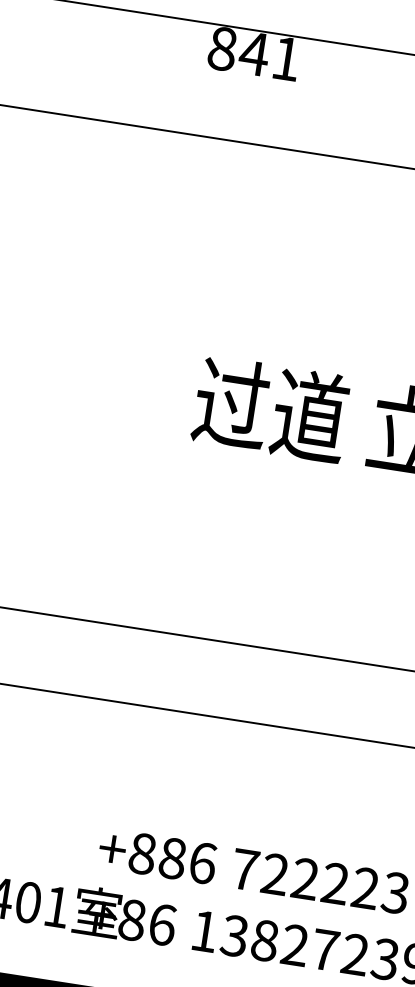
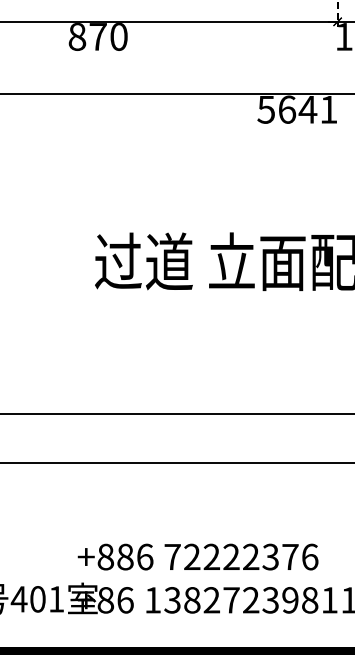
text: (268, 55) -> (107, 36), 841 -> 870

